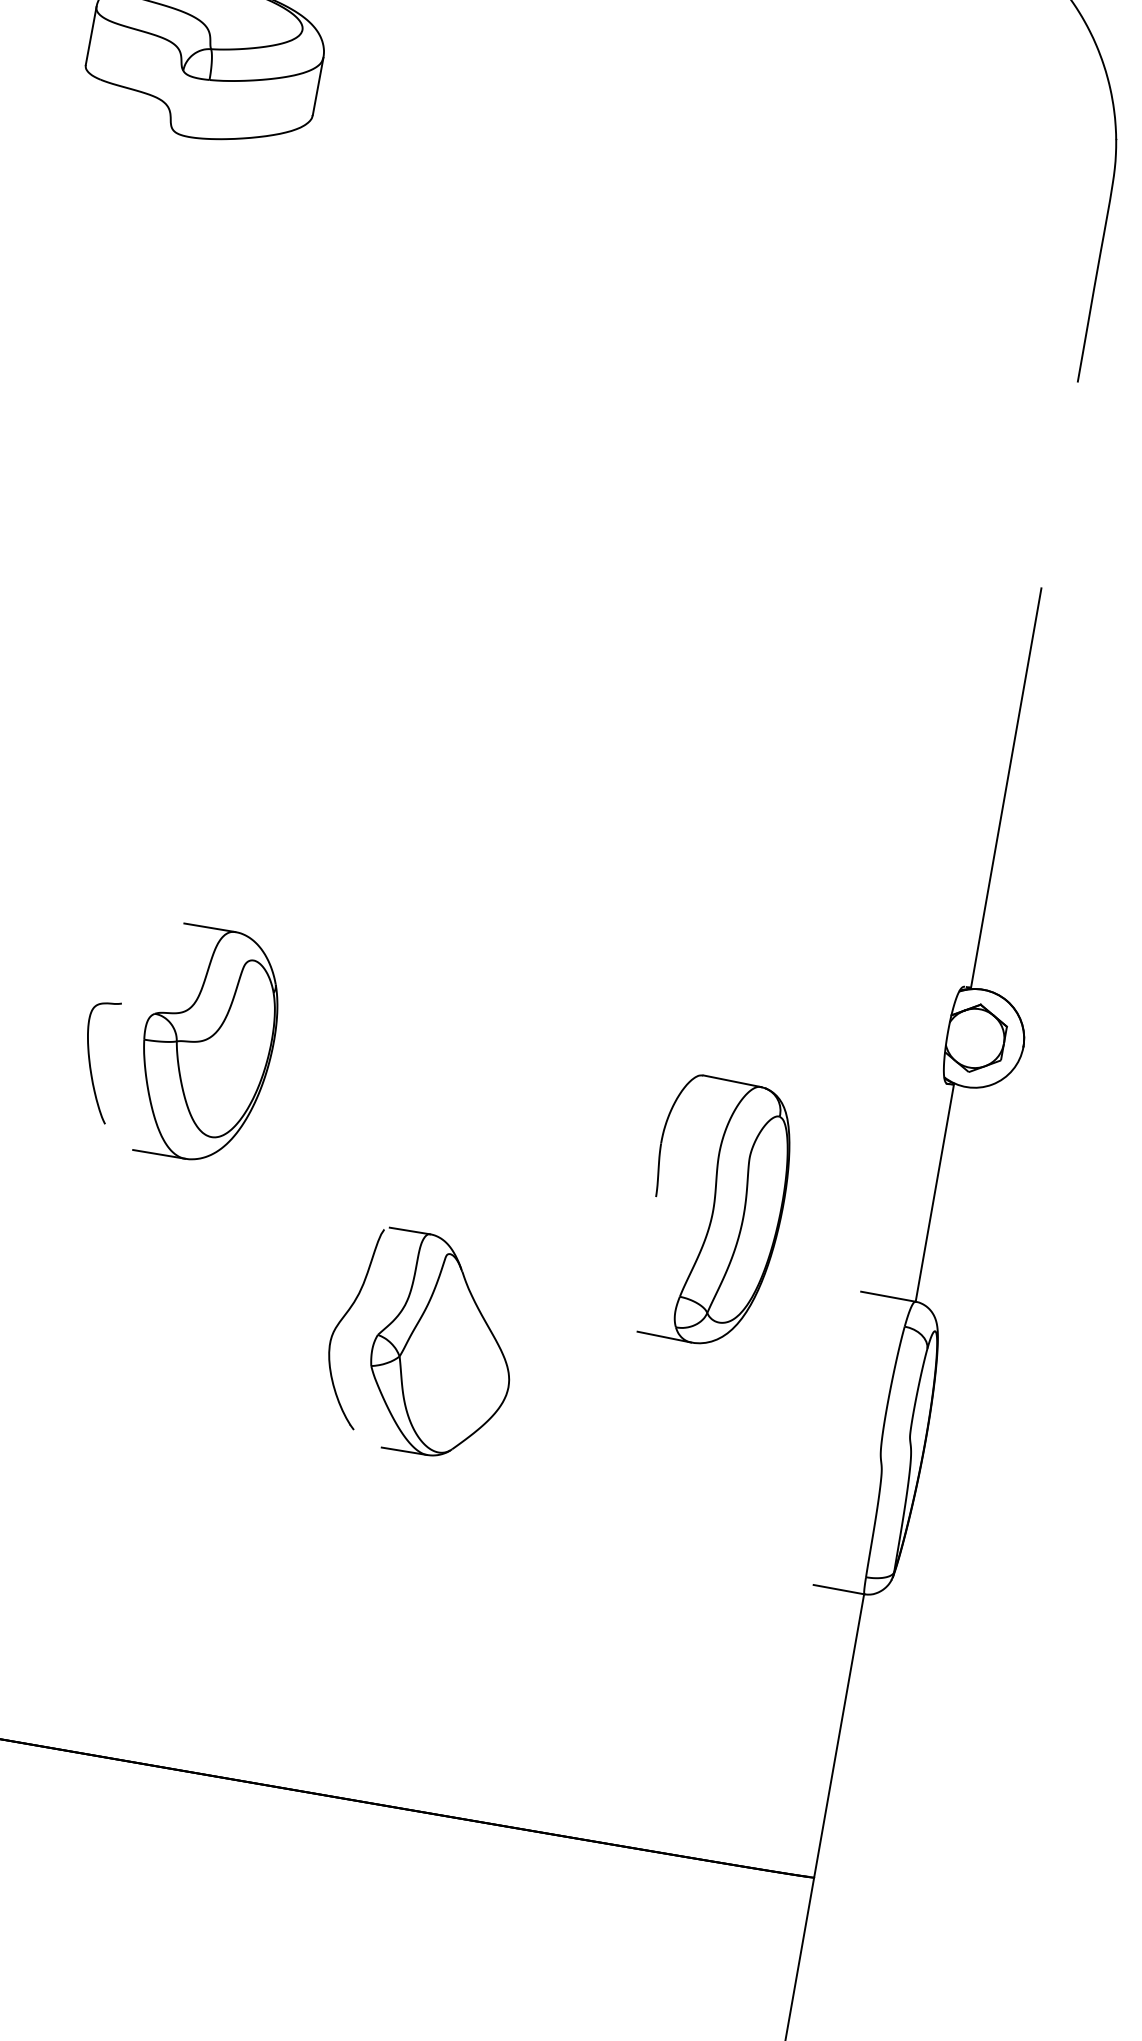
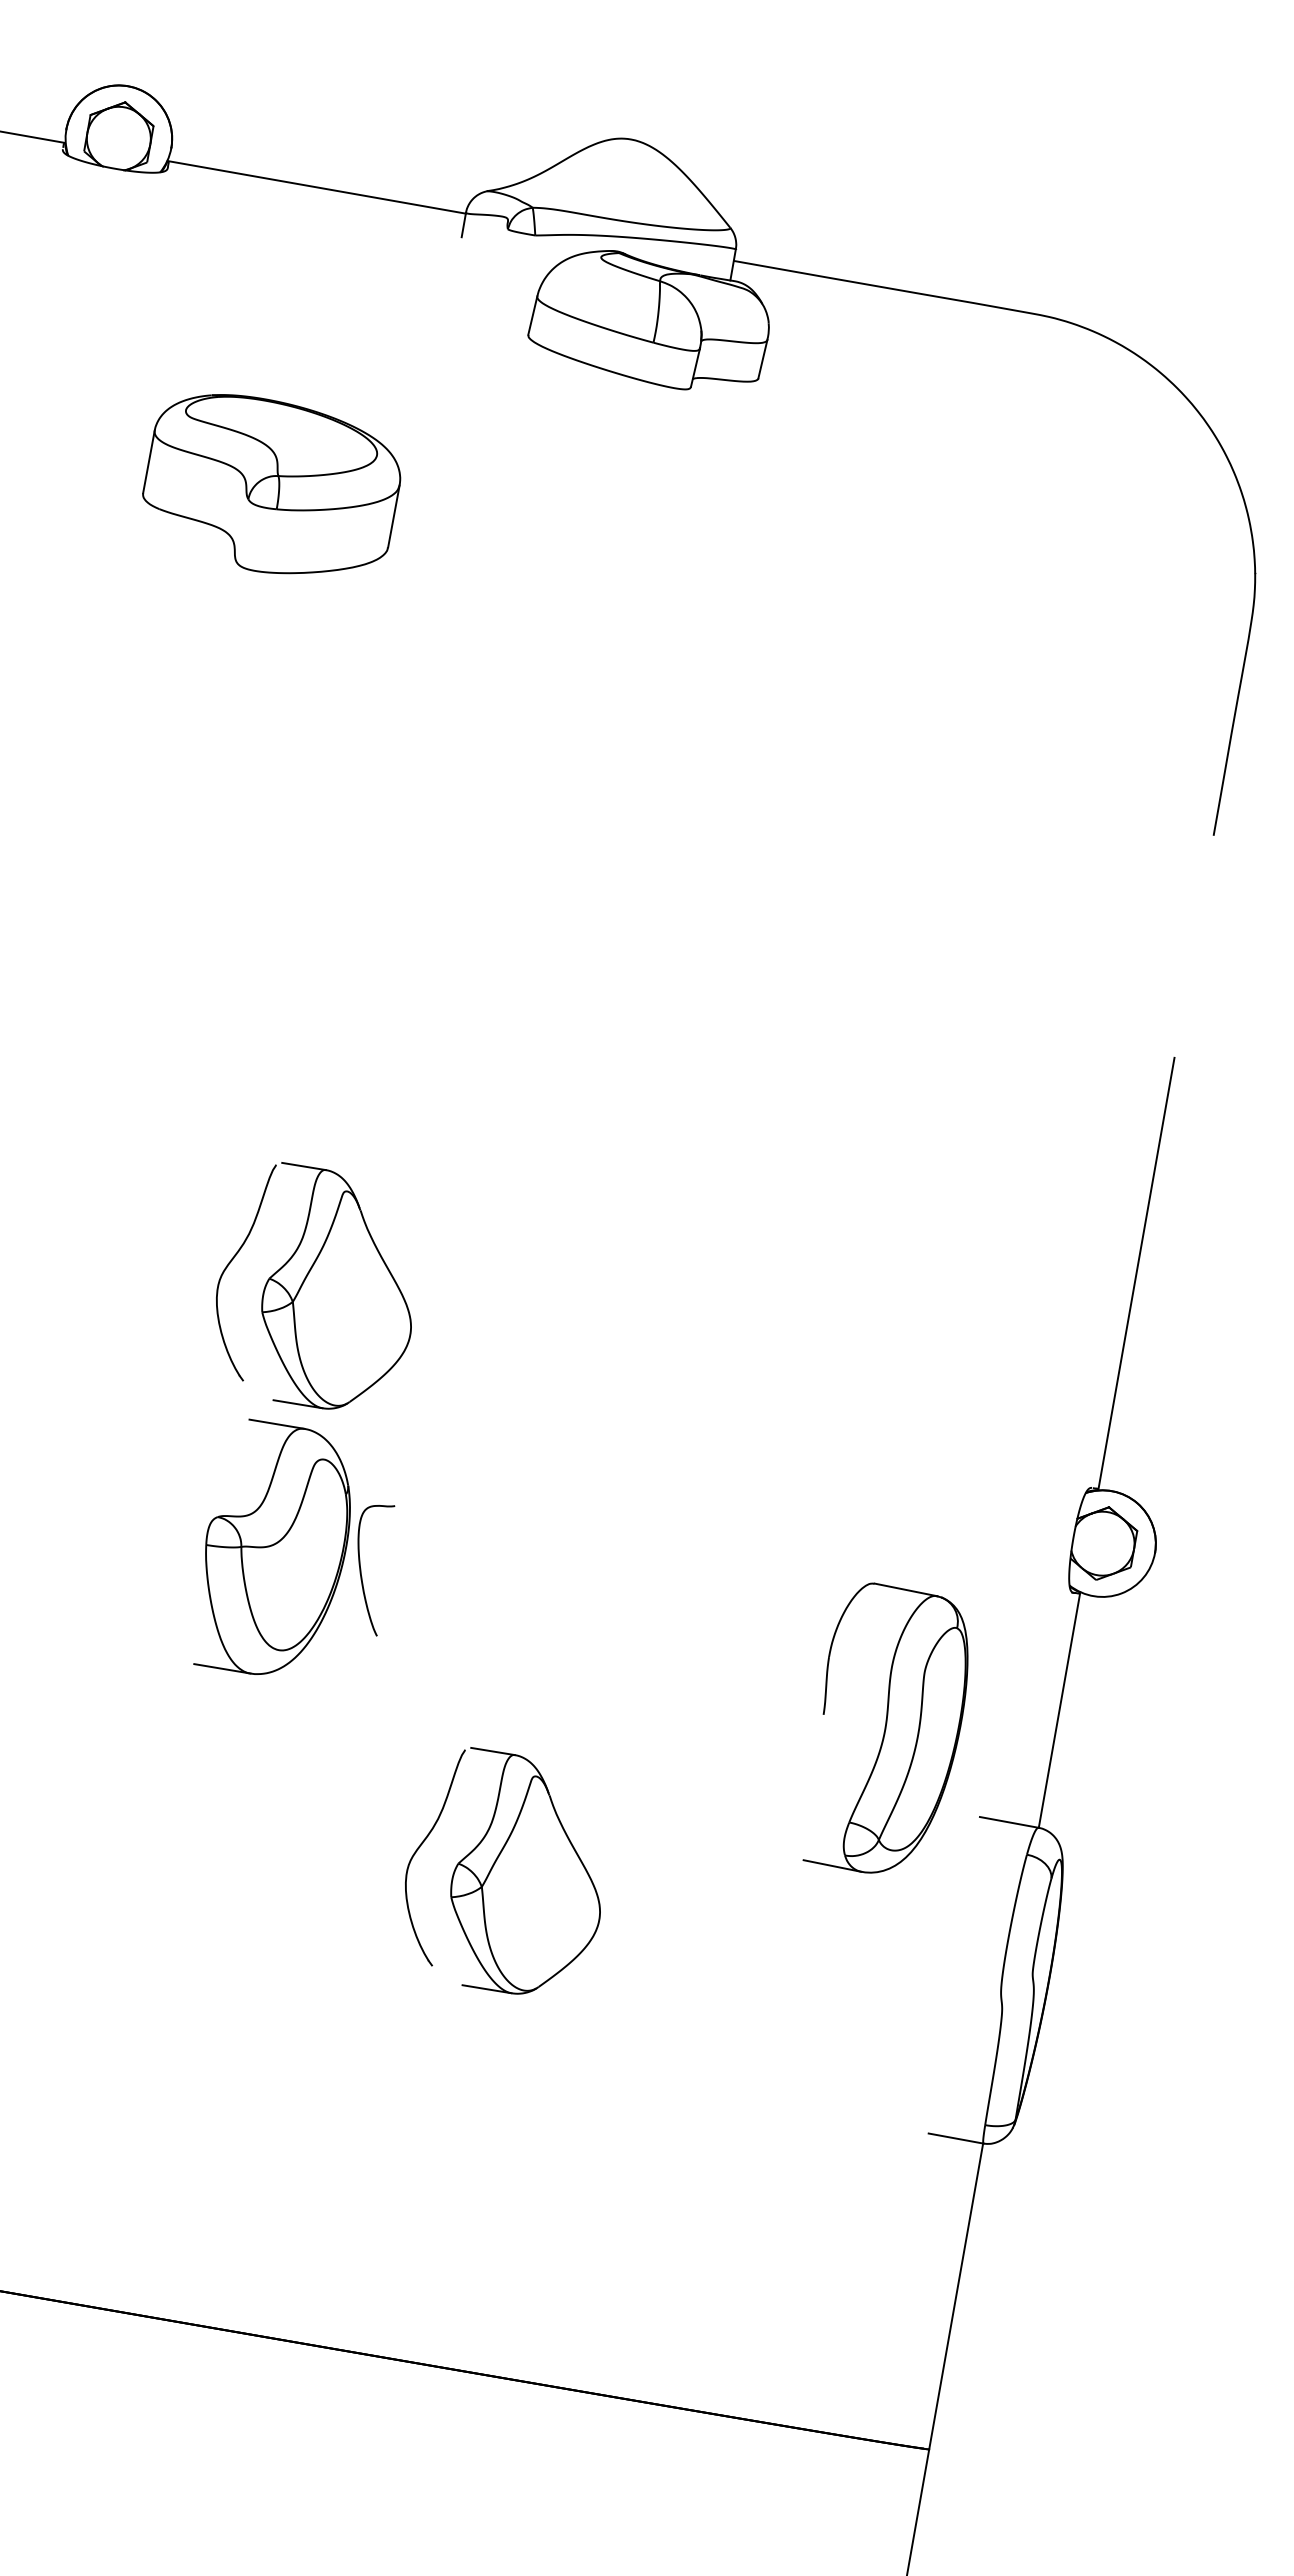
part: (243, 799) -> (313, 1285), added
curve: (90, 1063) -> (361, 1570), moved
part: (713, 1208) -> (885, 1727), moved

